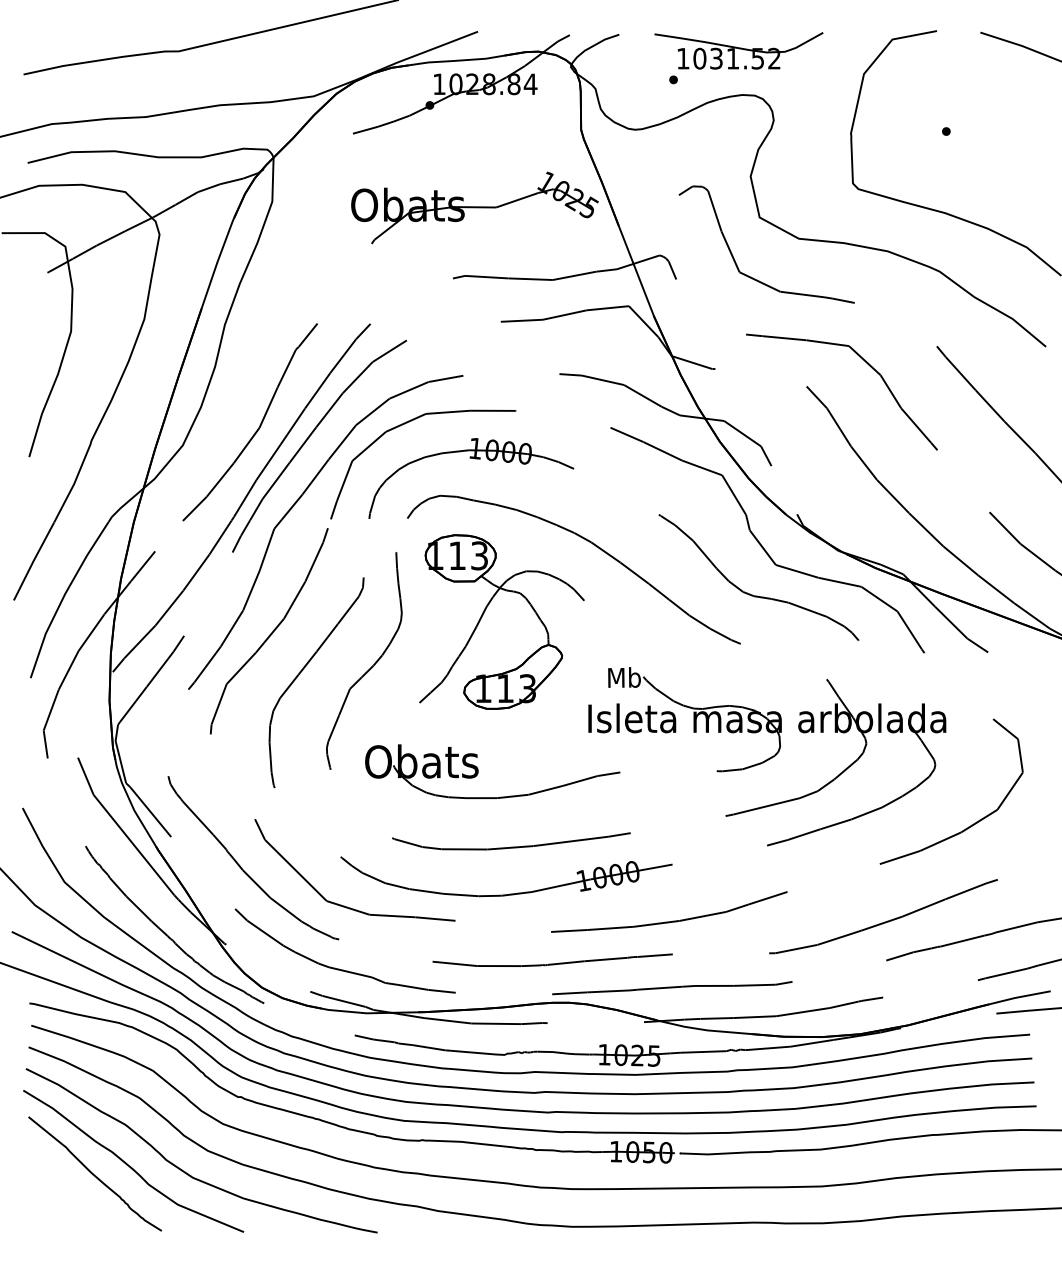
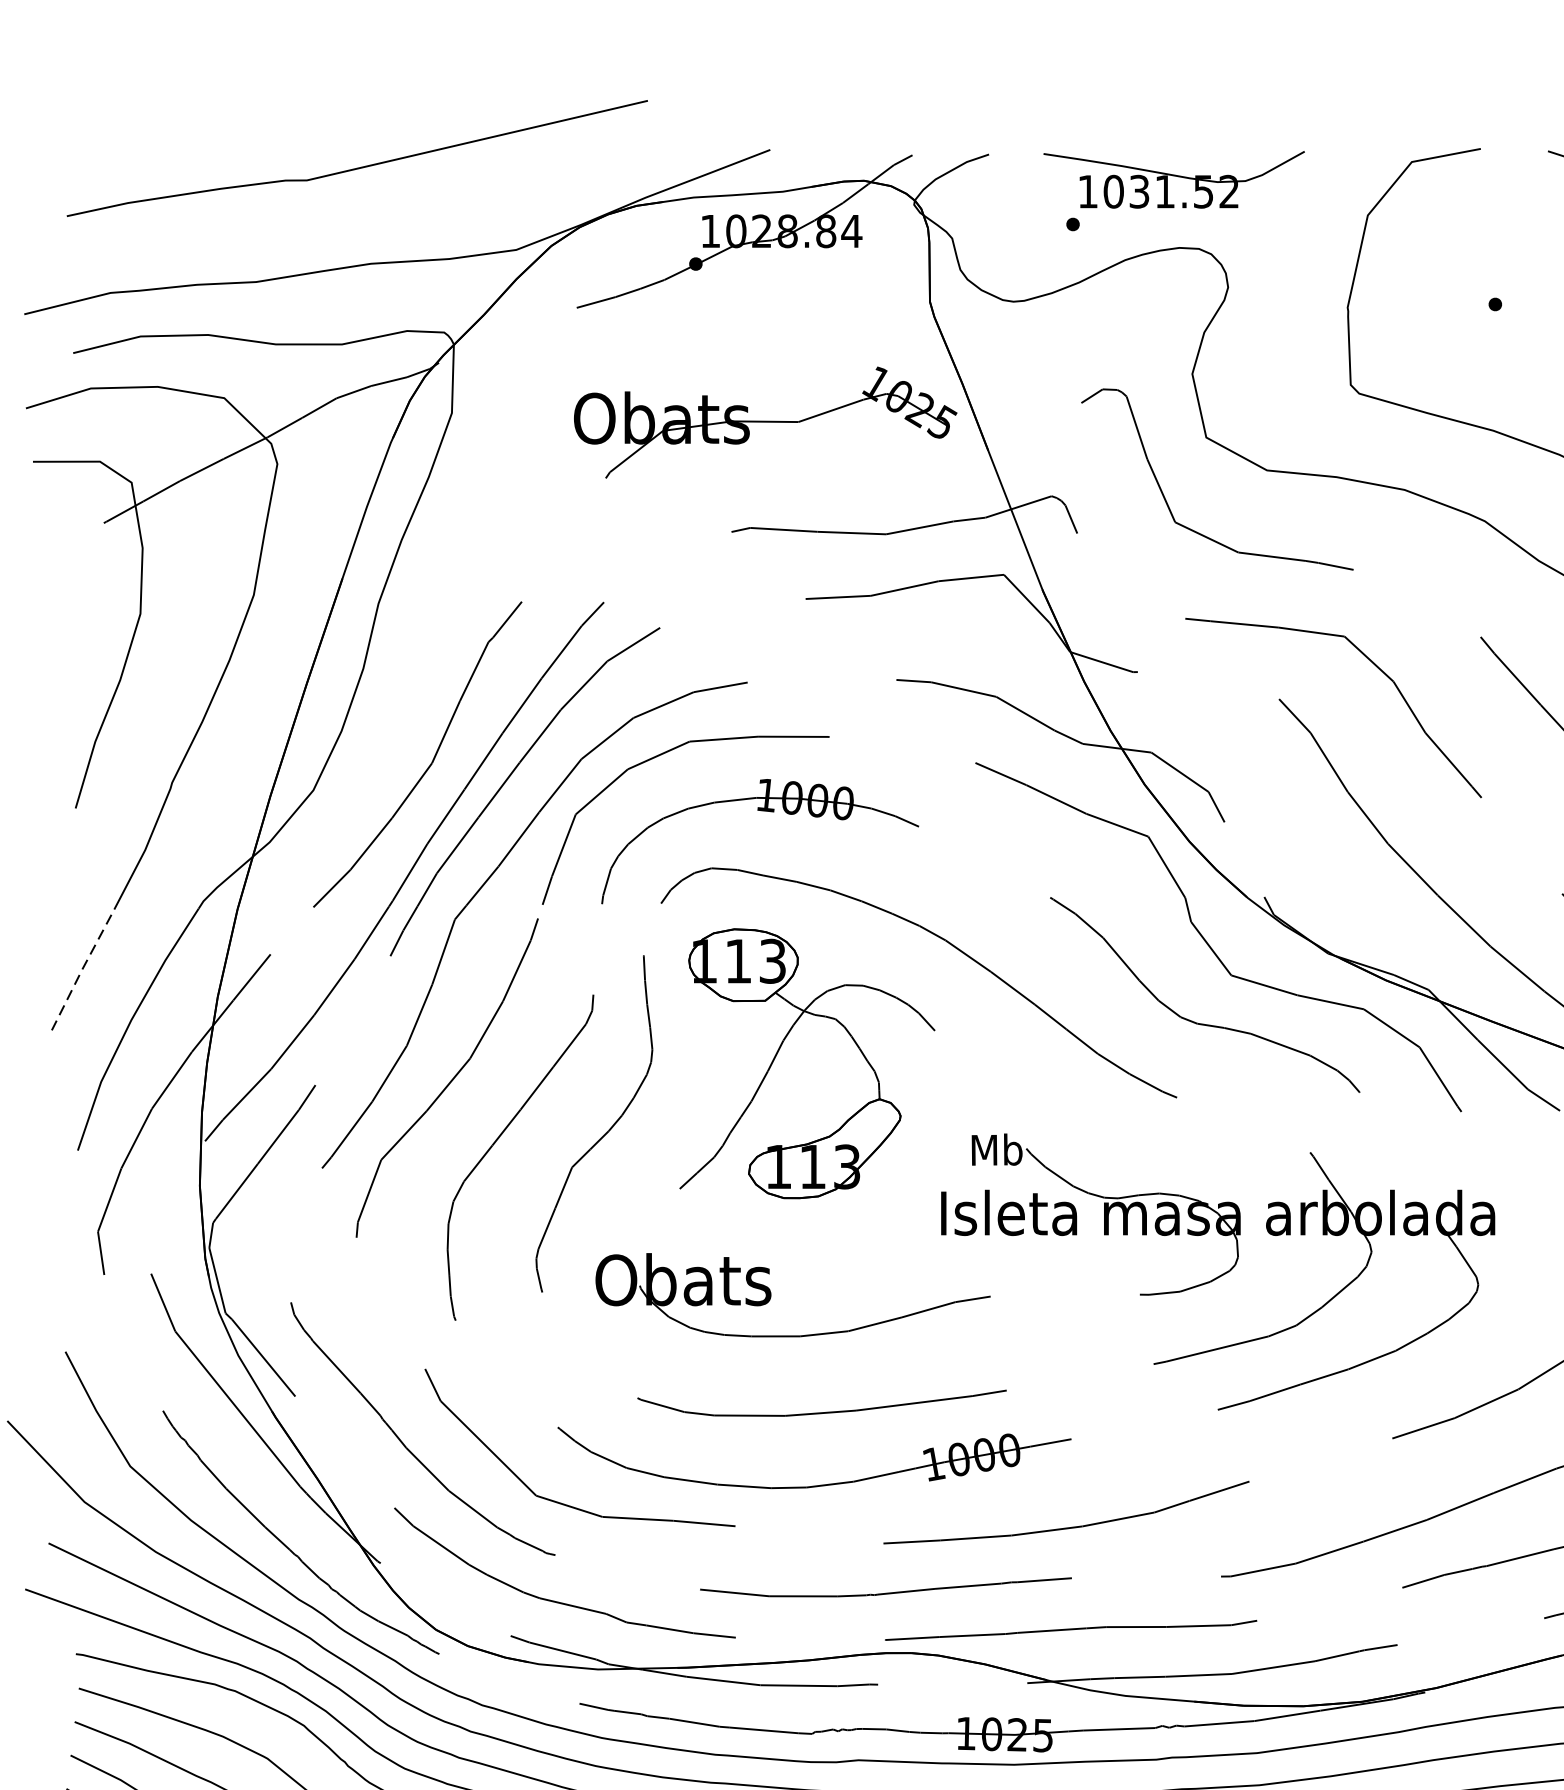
line: (33, 561) -> (82, 970), solid -> dashed

